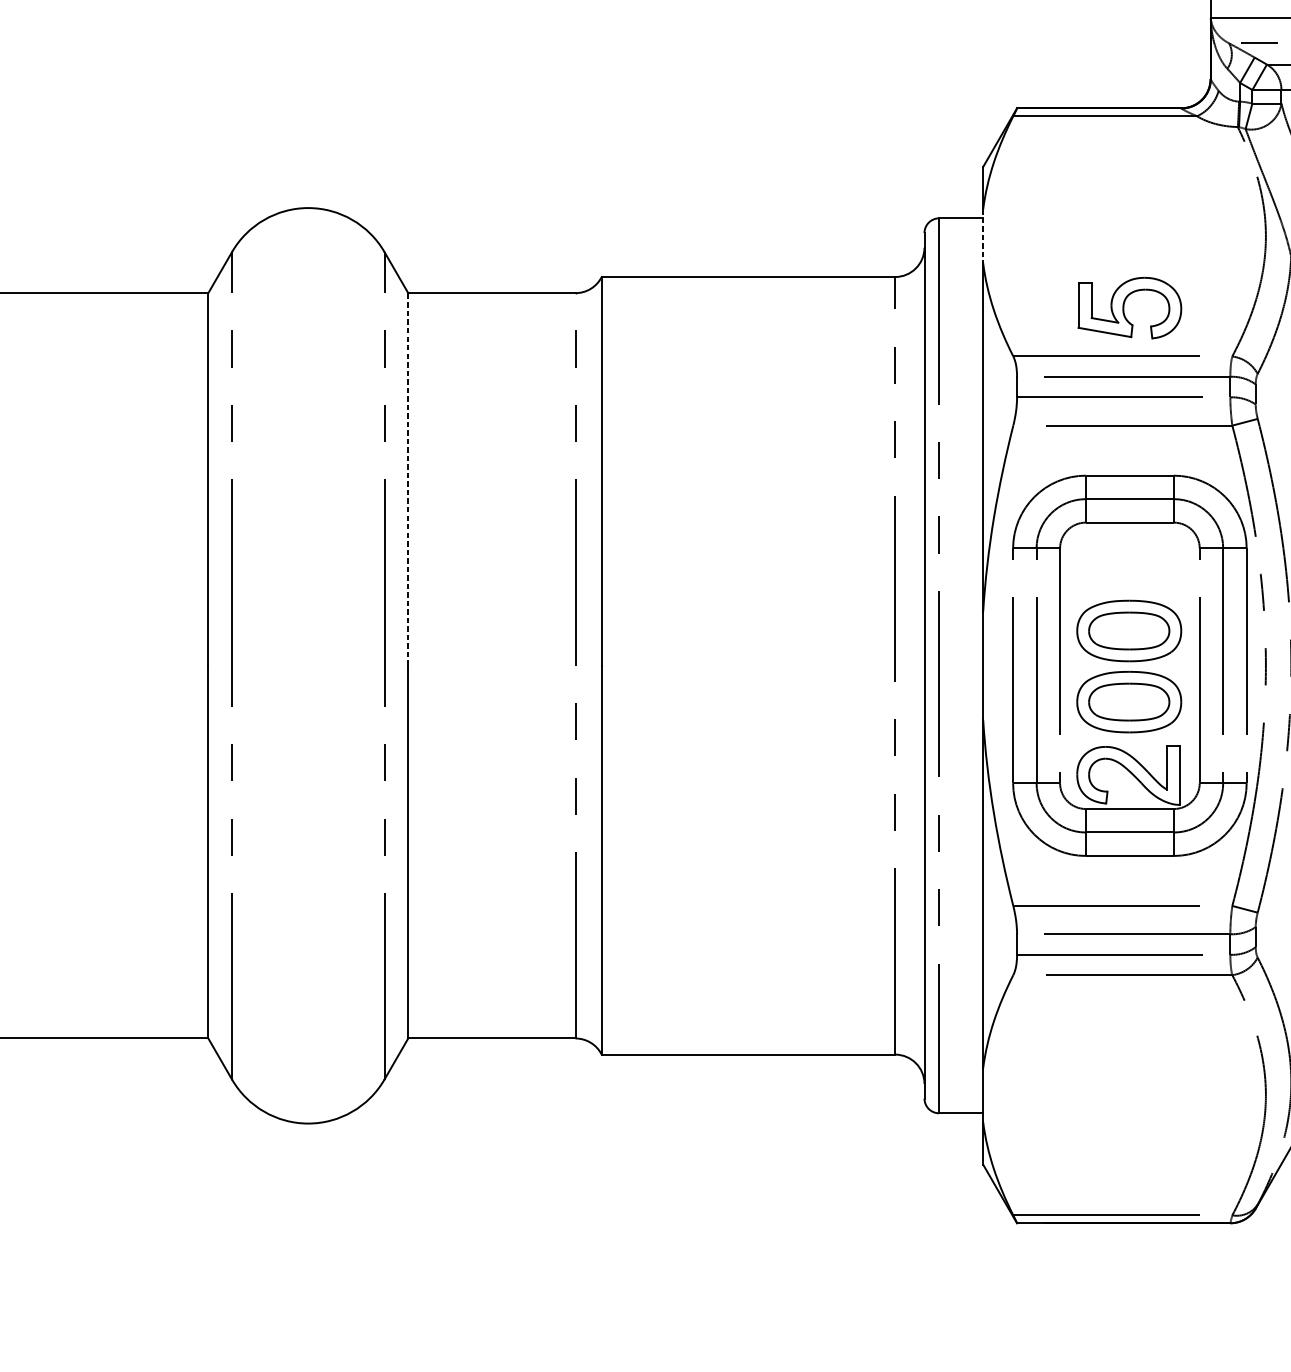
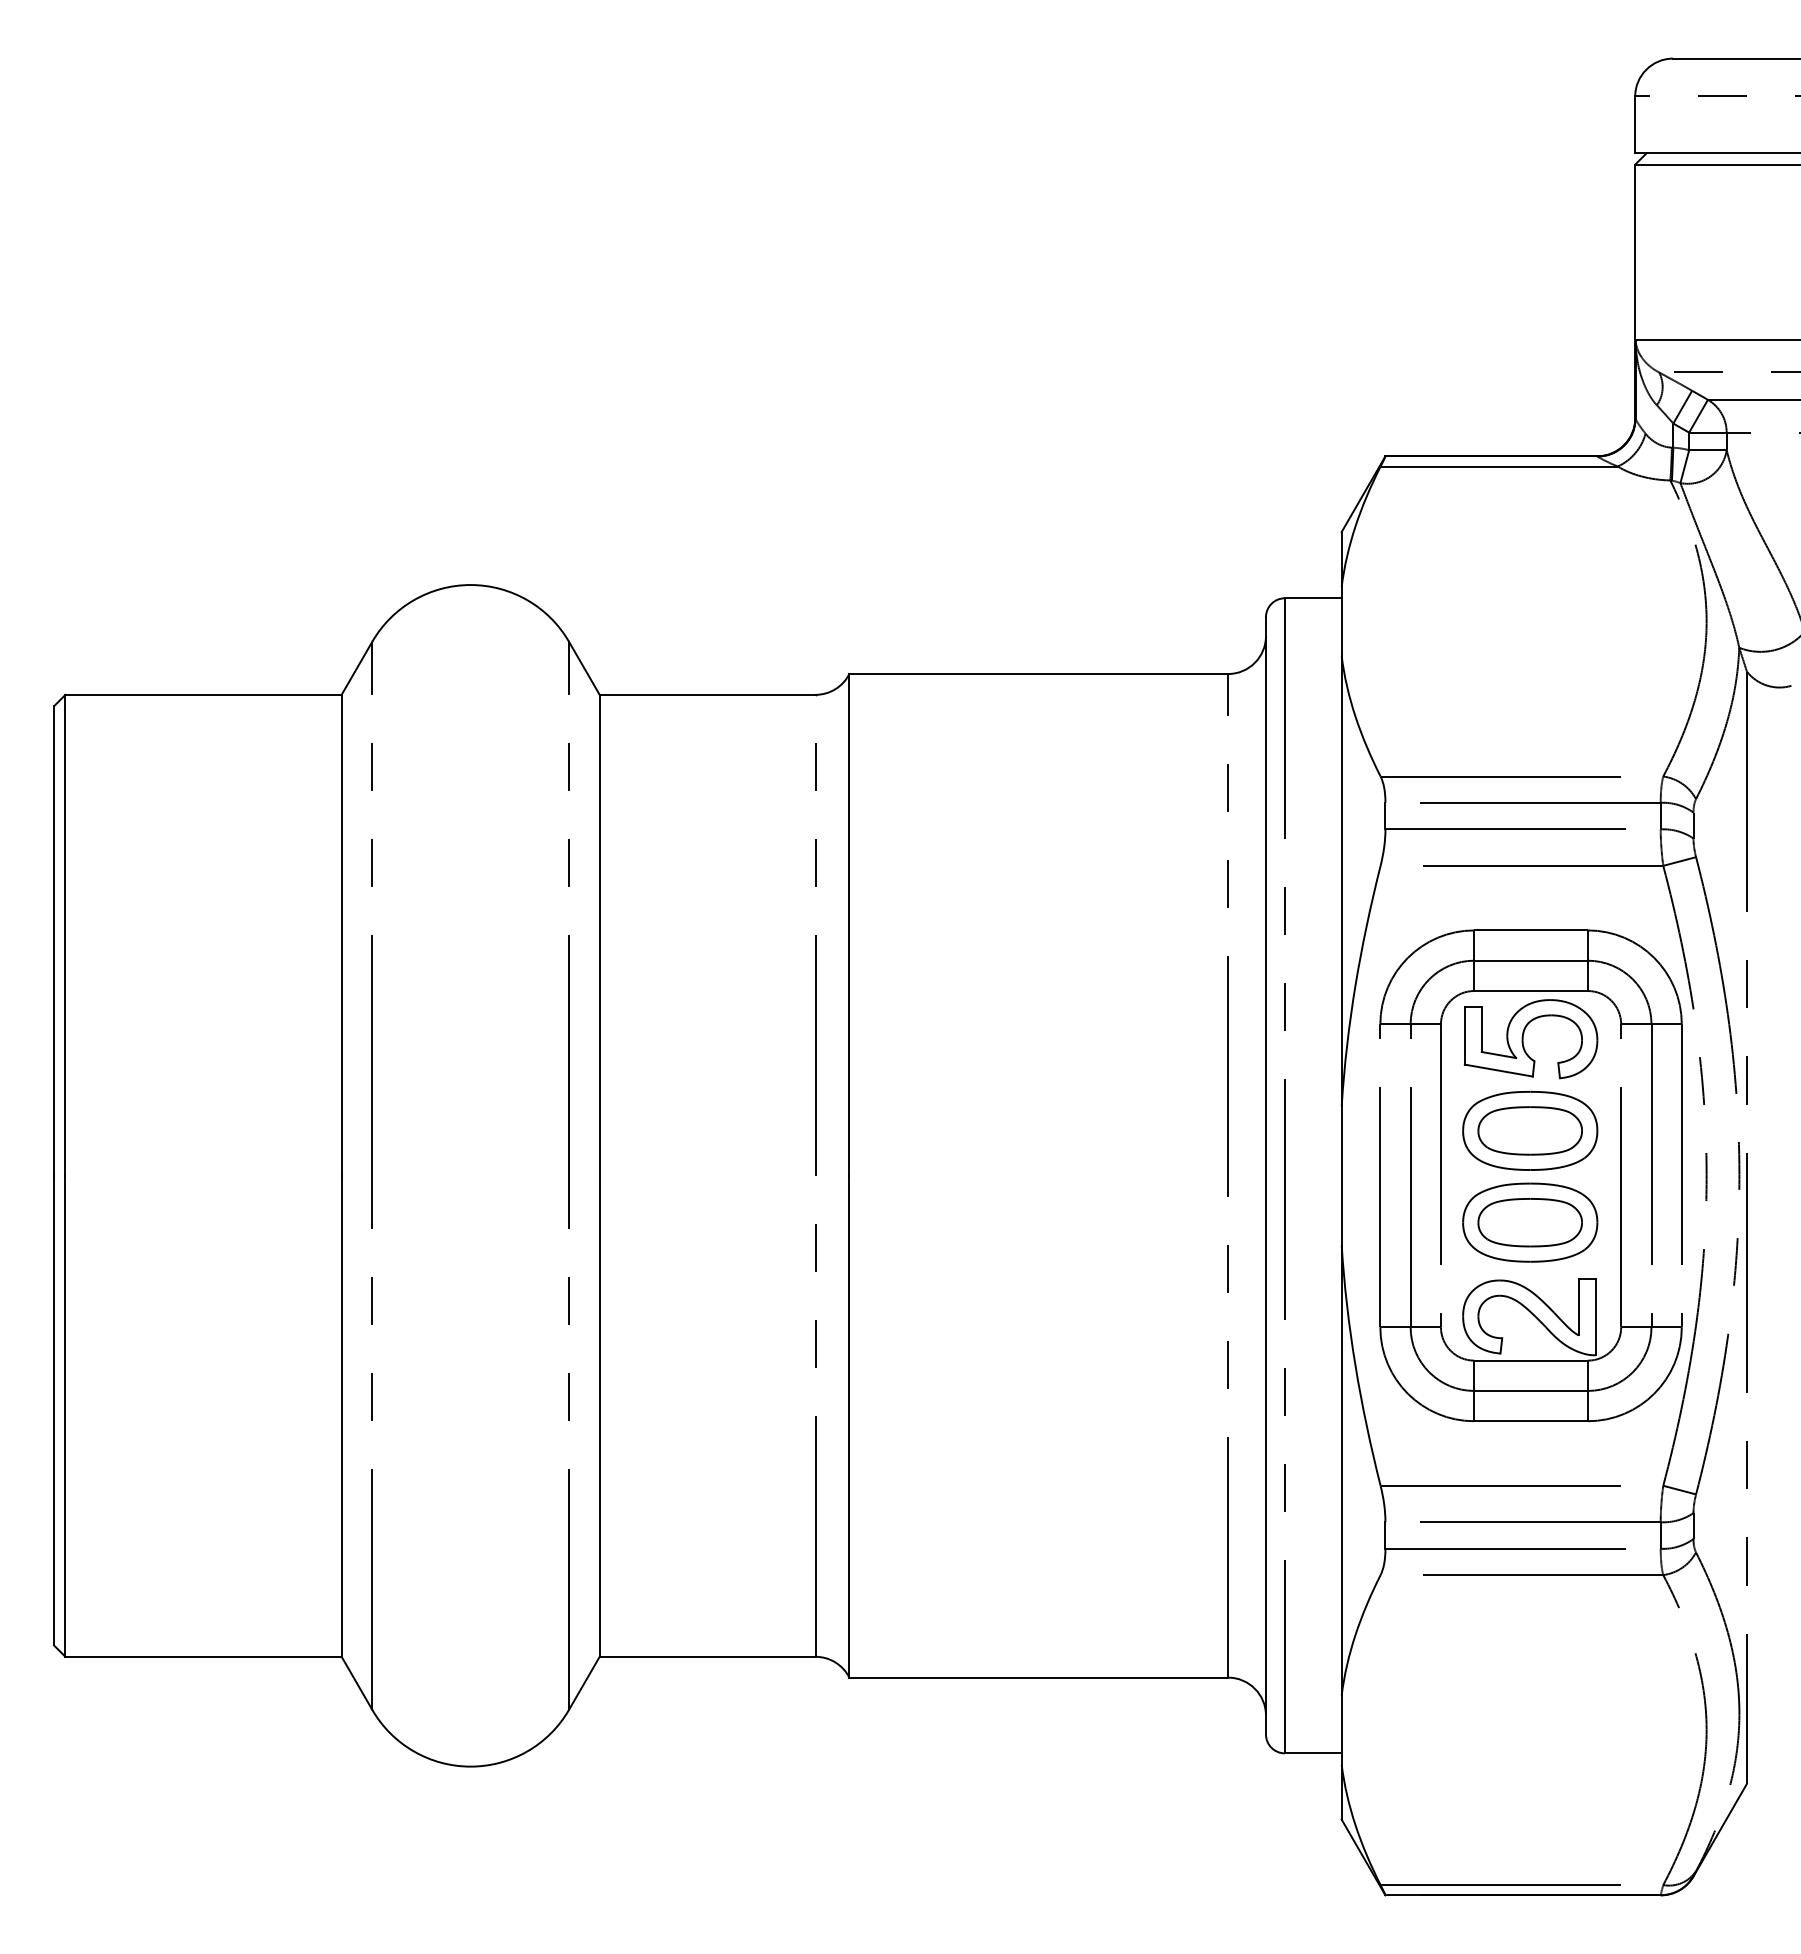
line: (983, 236) -> (1341, 621), dashed -> solid
part: (1124, 308) -> (1523, 1039), moved
line: (408, 478) -> (599, 934), dashed -> solid

